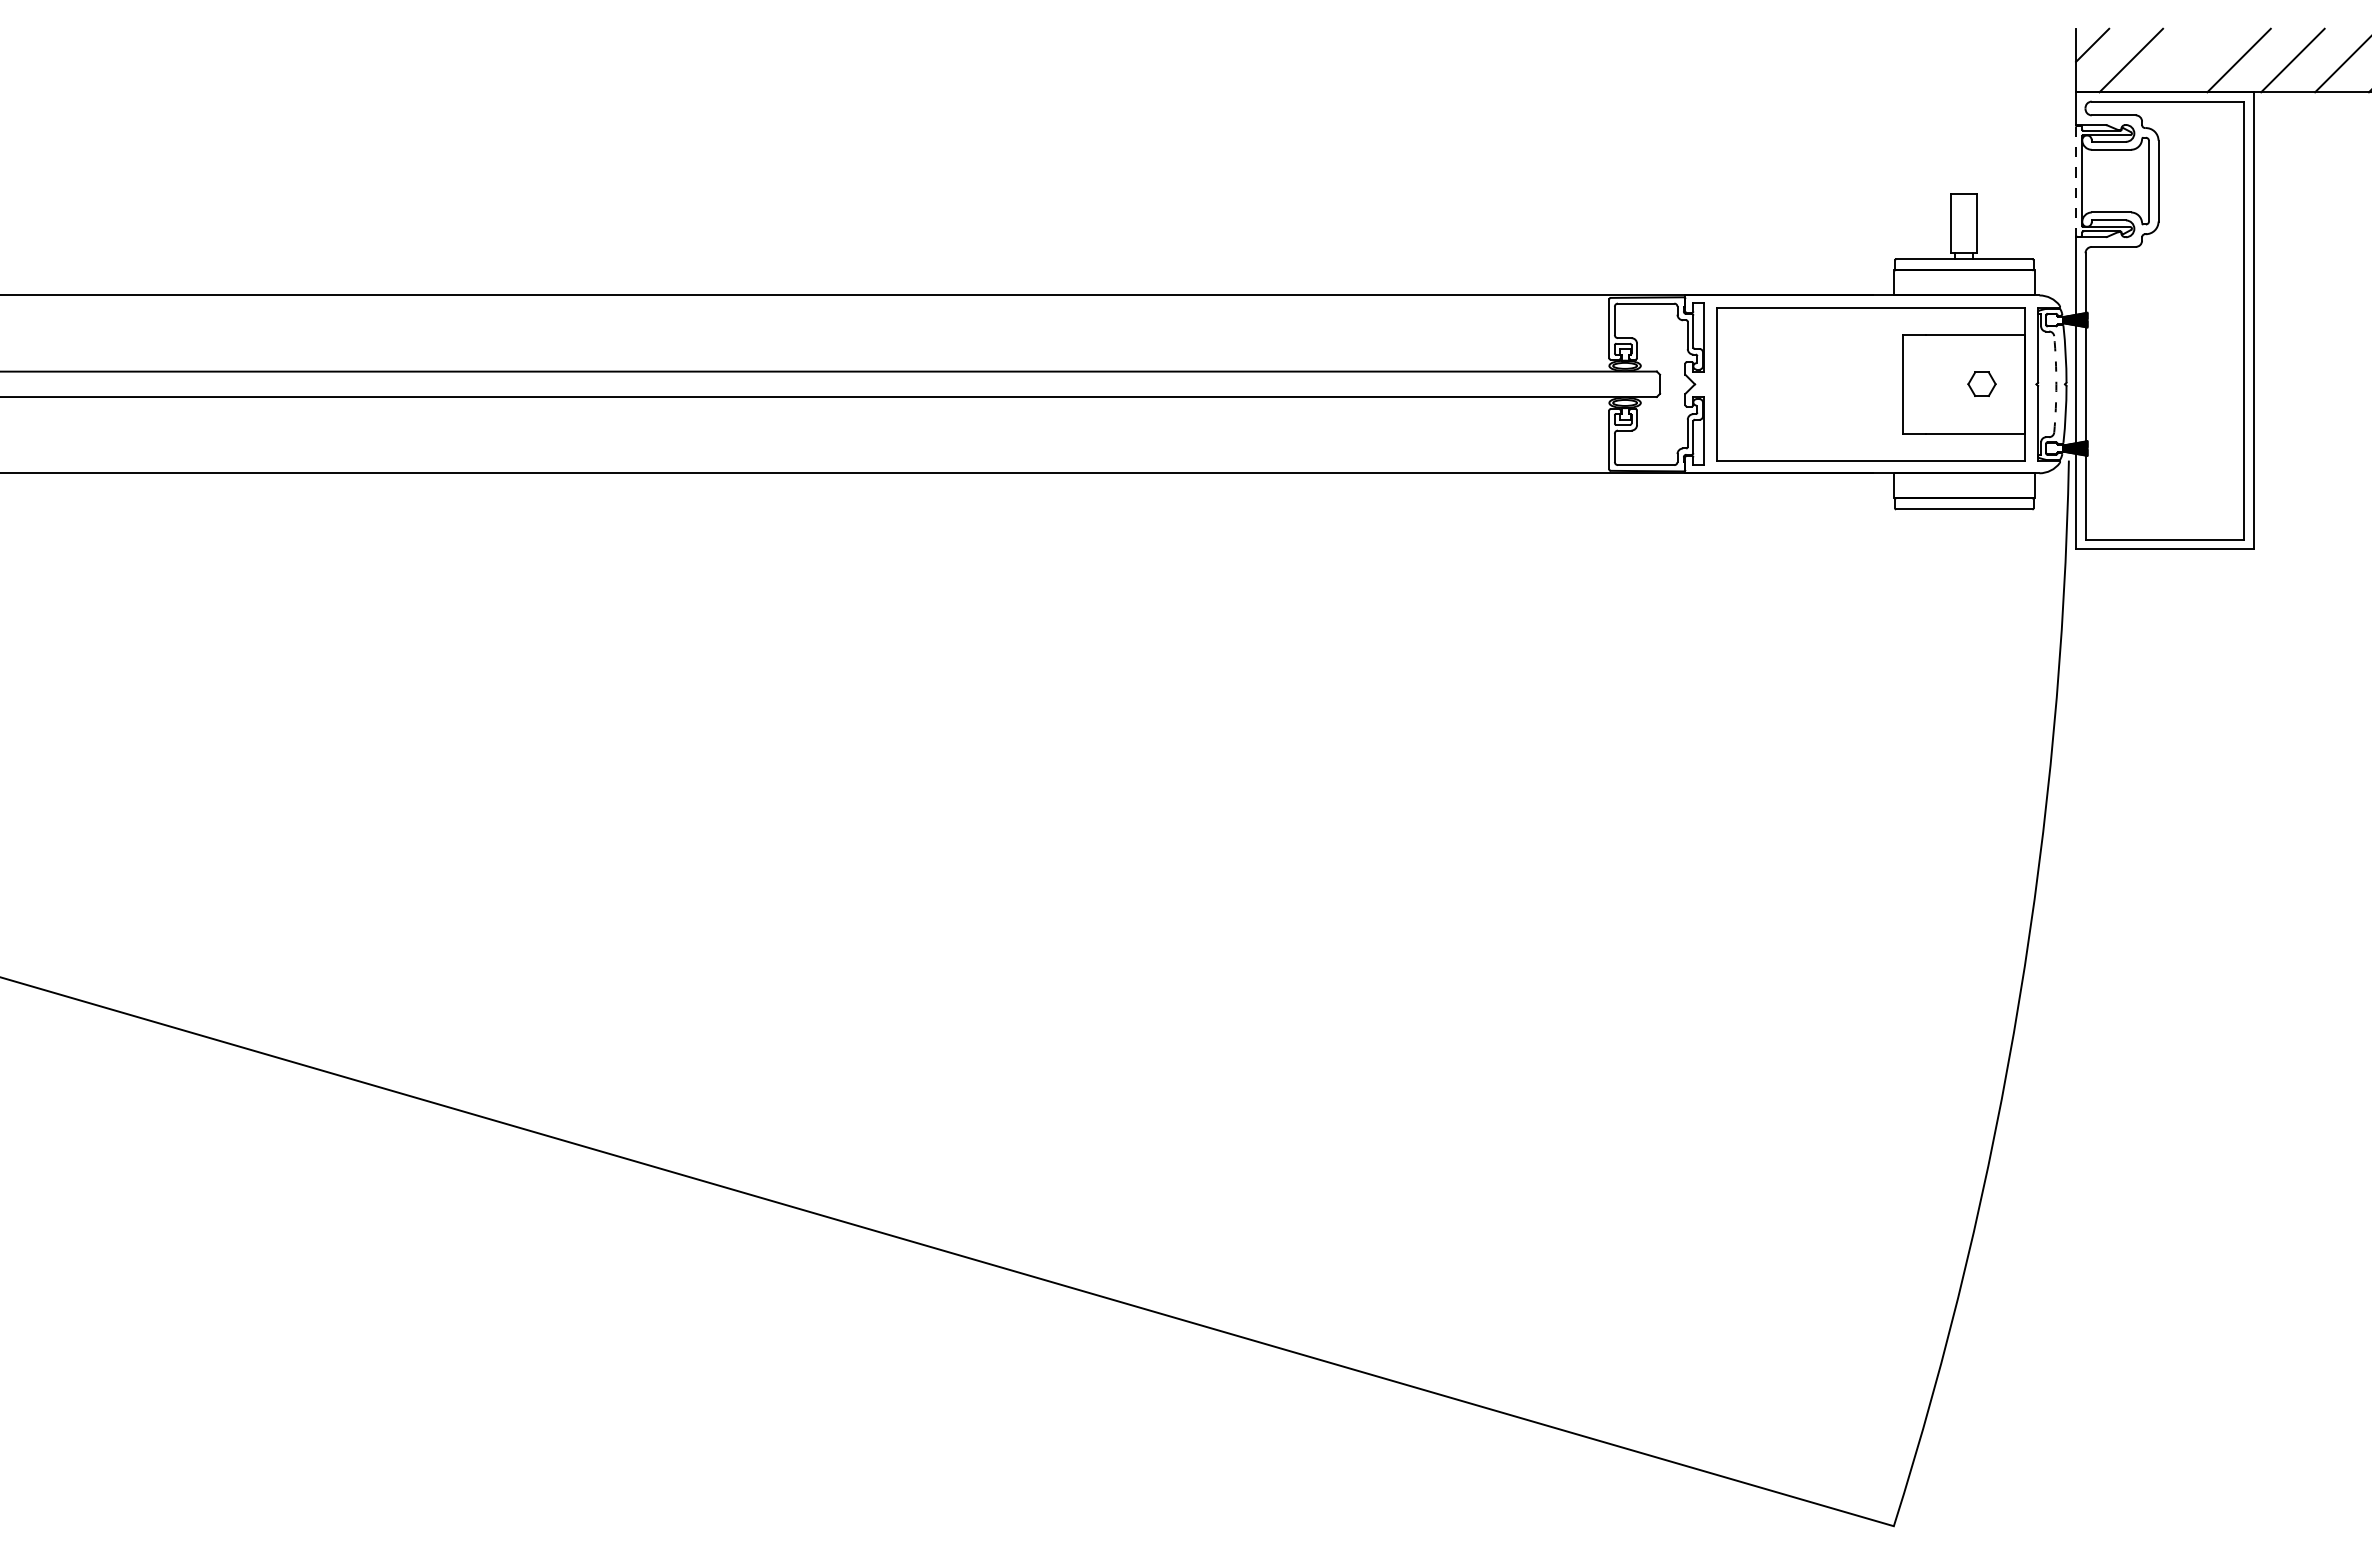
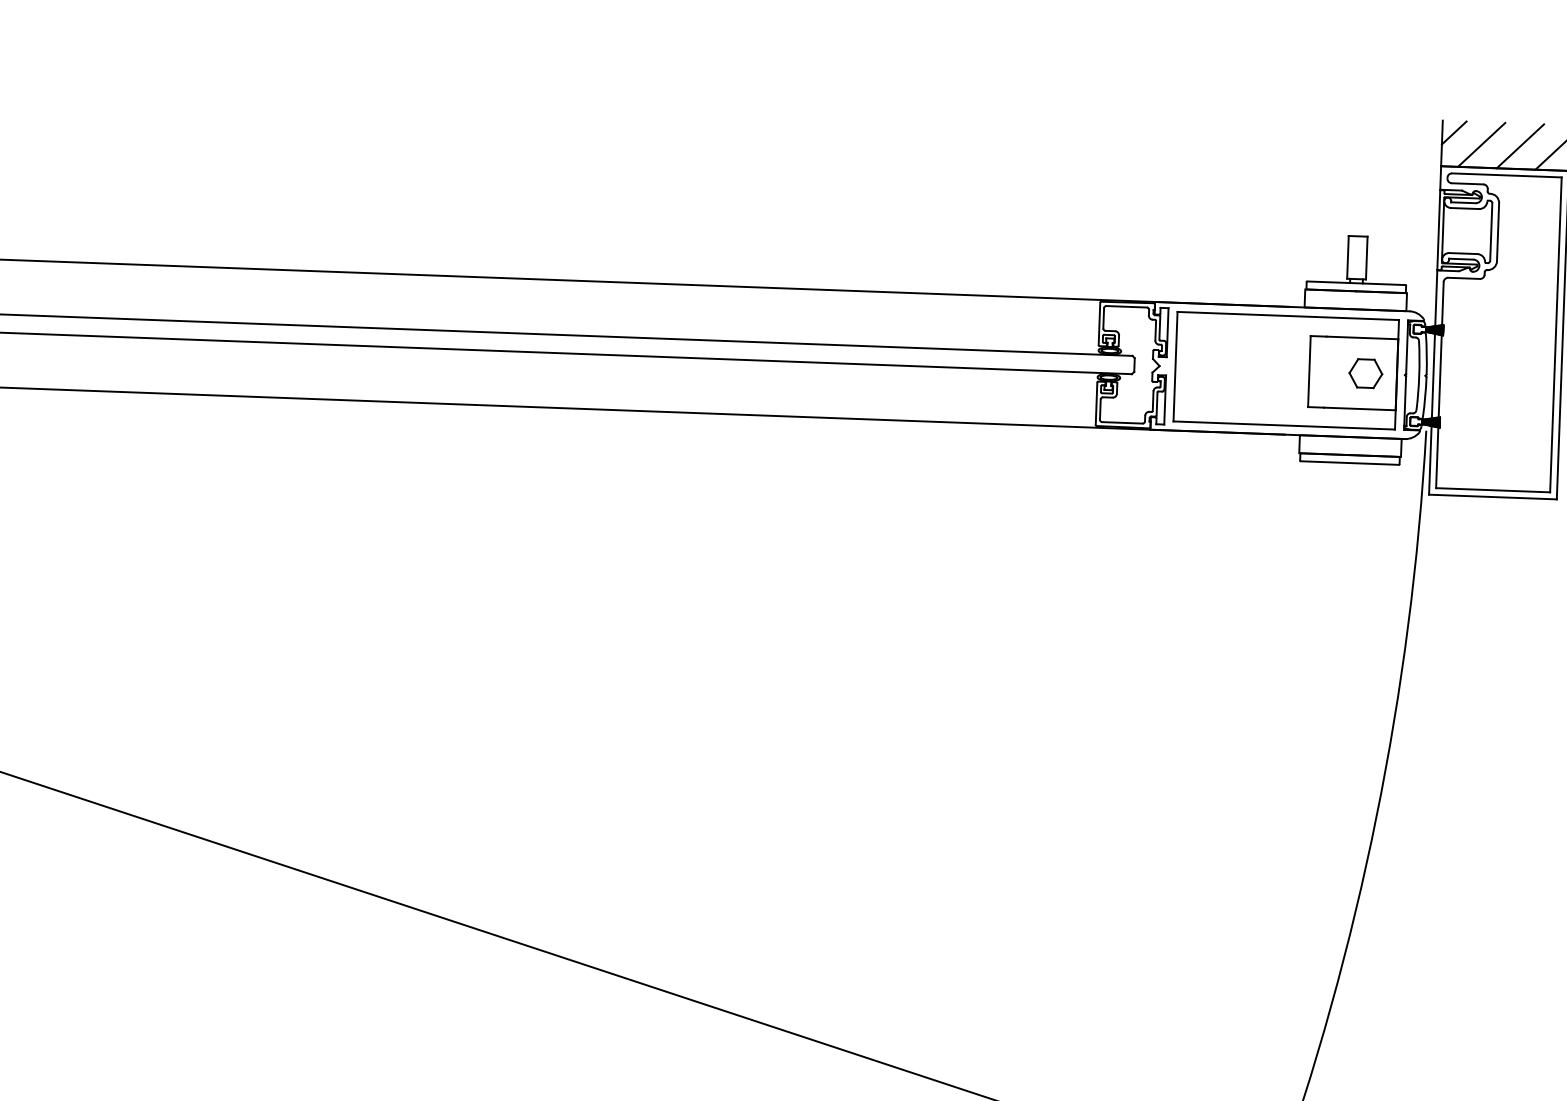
line: (2184, 60) -> (1519, 146), added
line: (2076, 181) -> (1439, 230), dashed -> solid
part: (1981, 383) -> (1365, 373), size x1.67
arc: (2056, 384) -> (1419, 375), dashed -> solid

